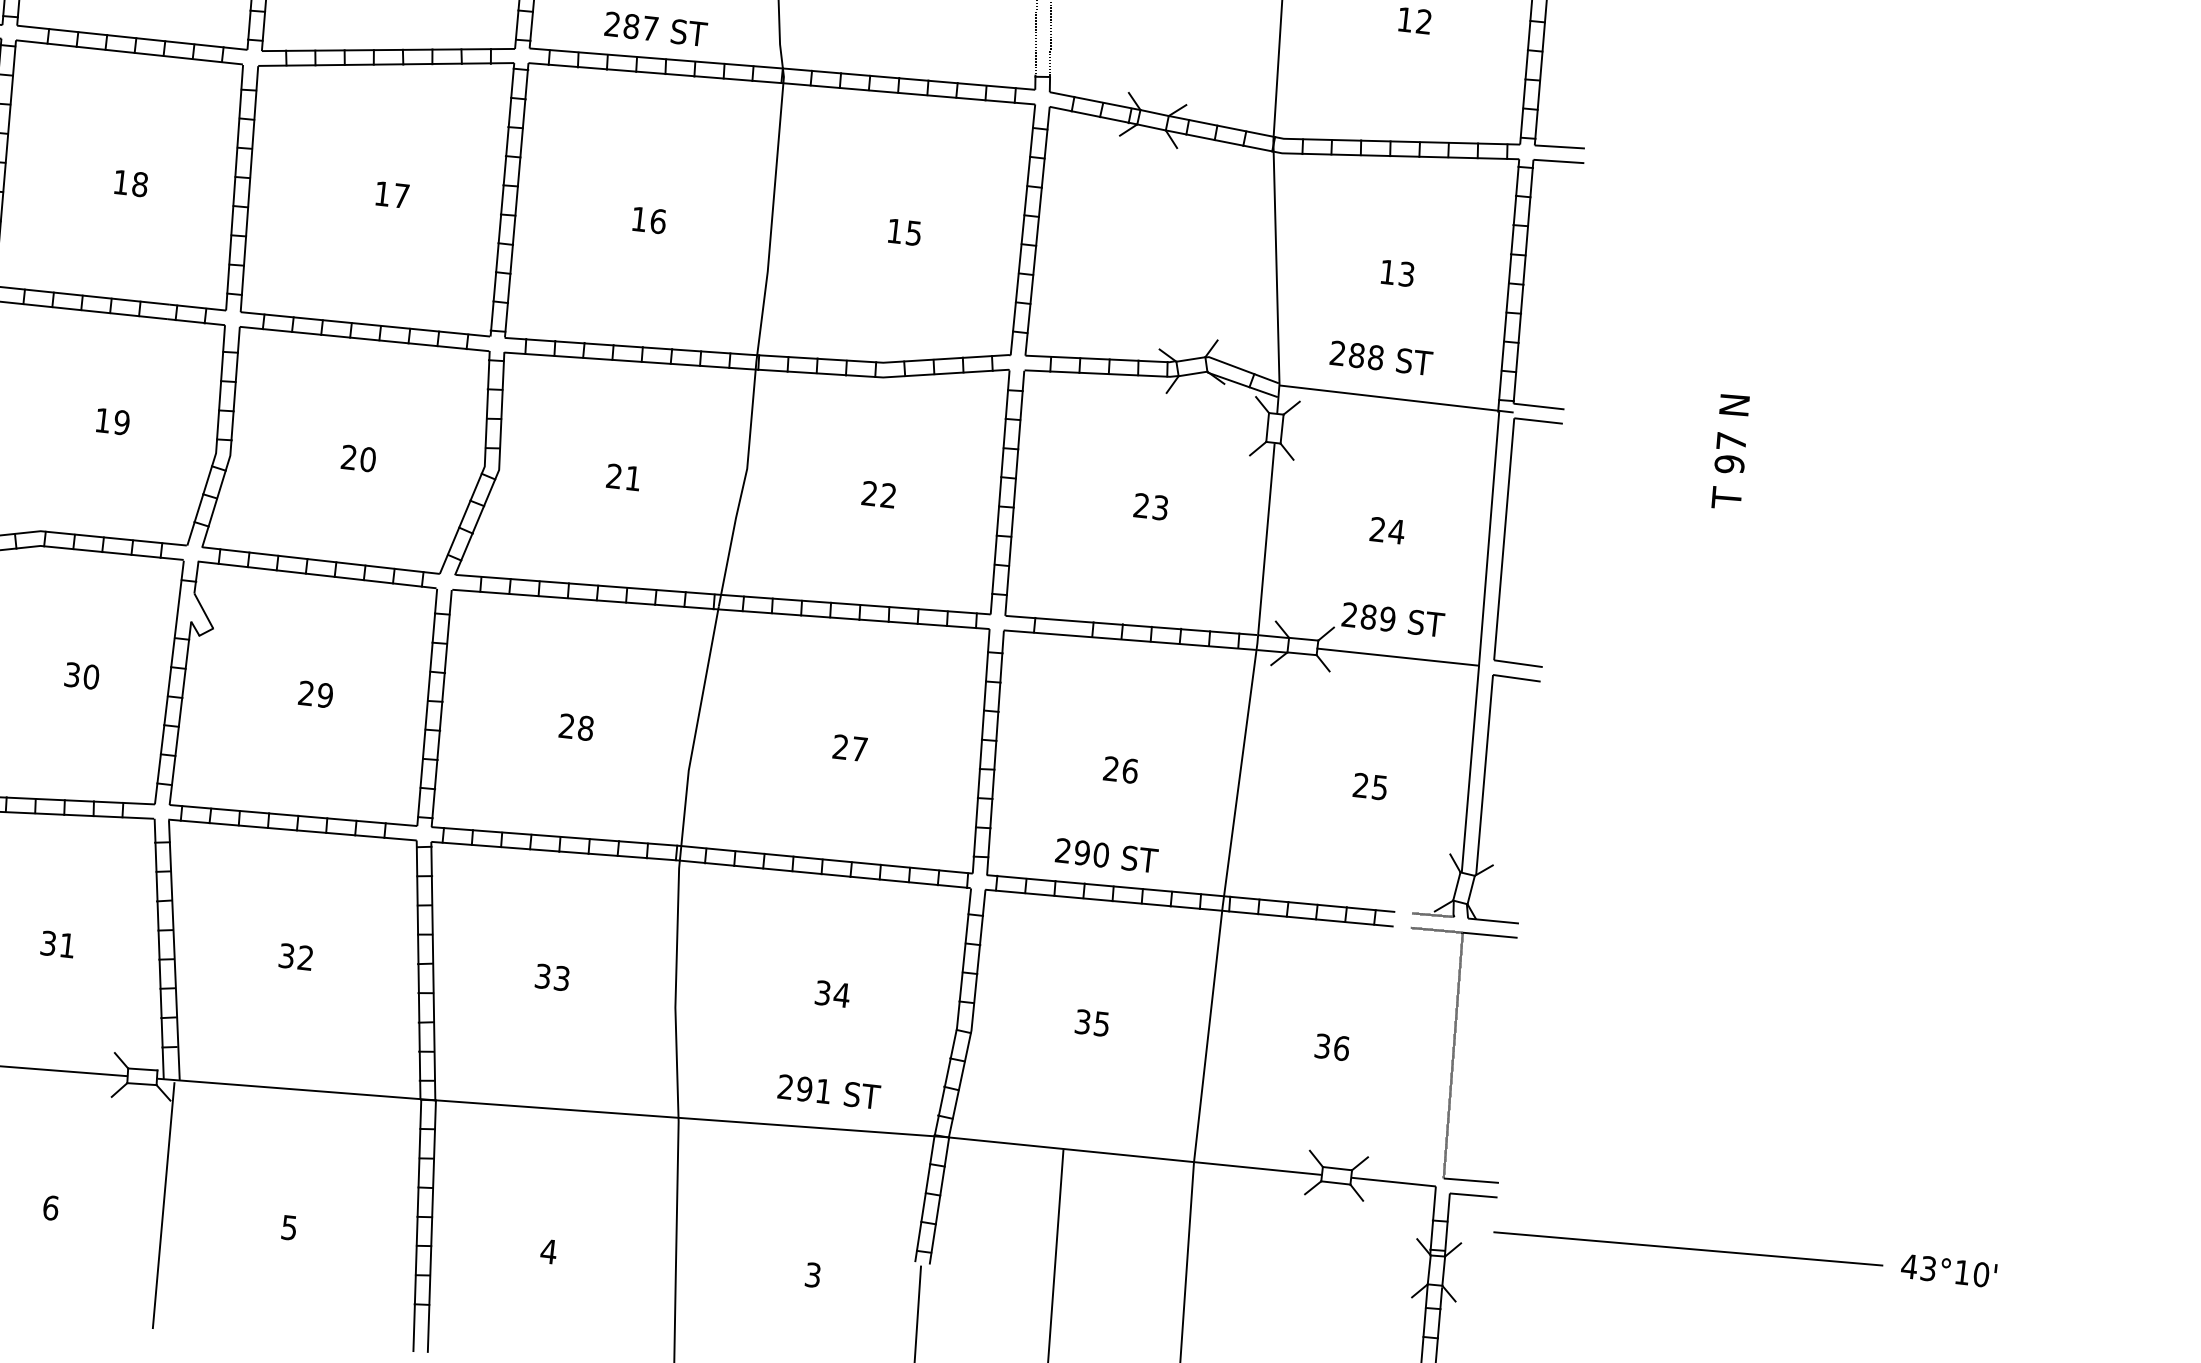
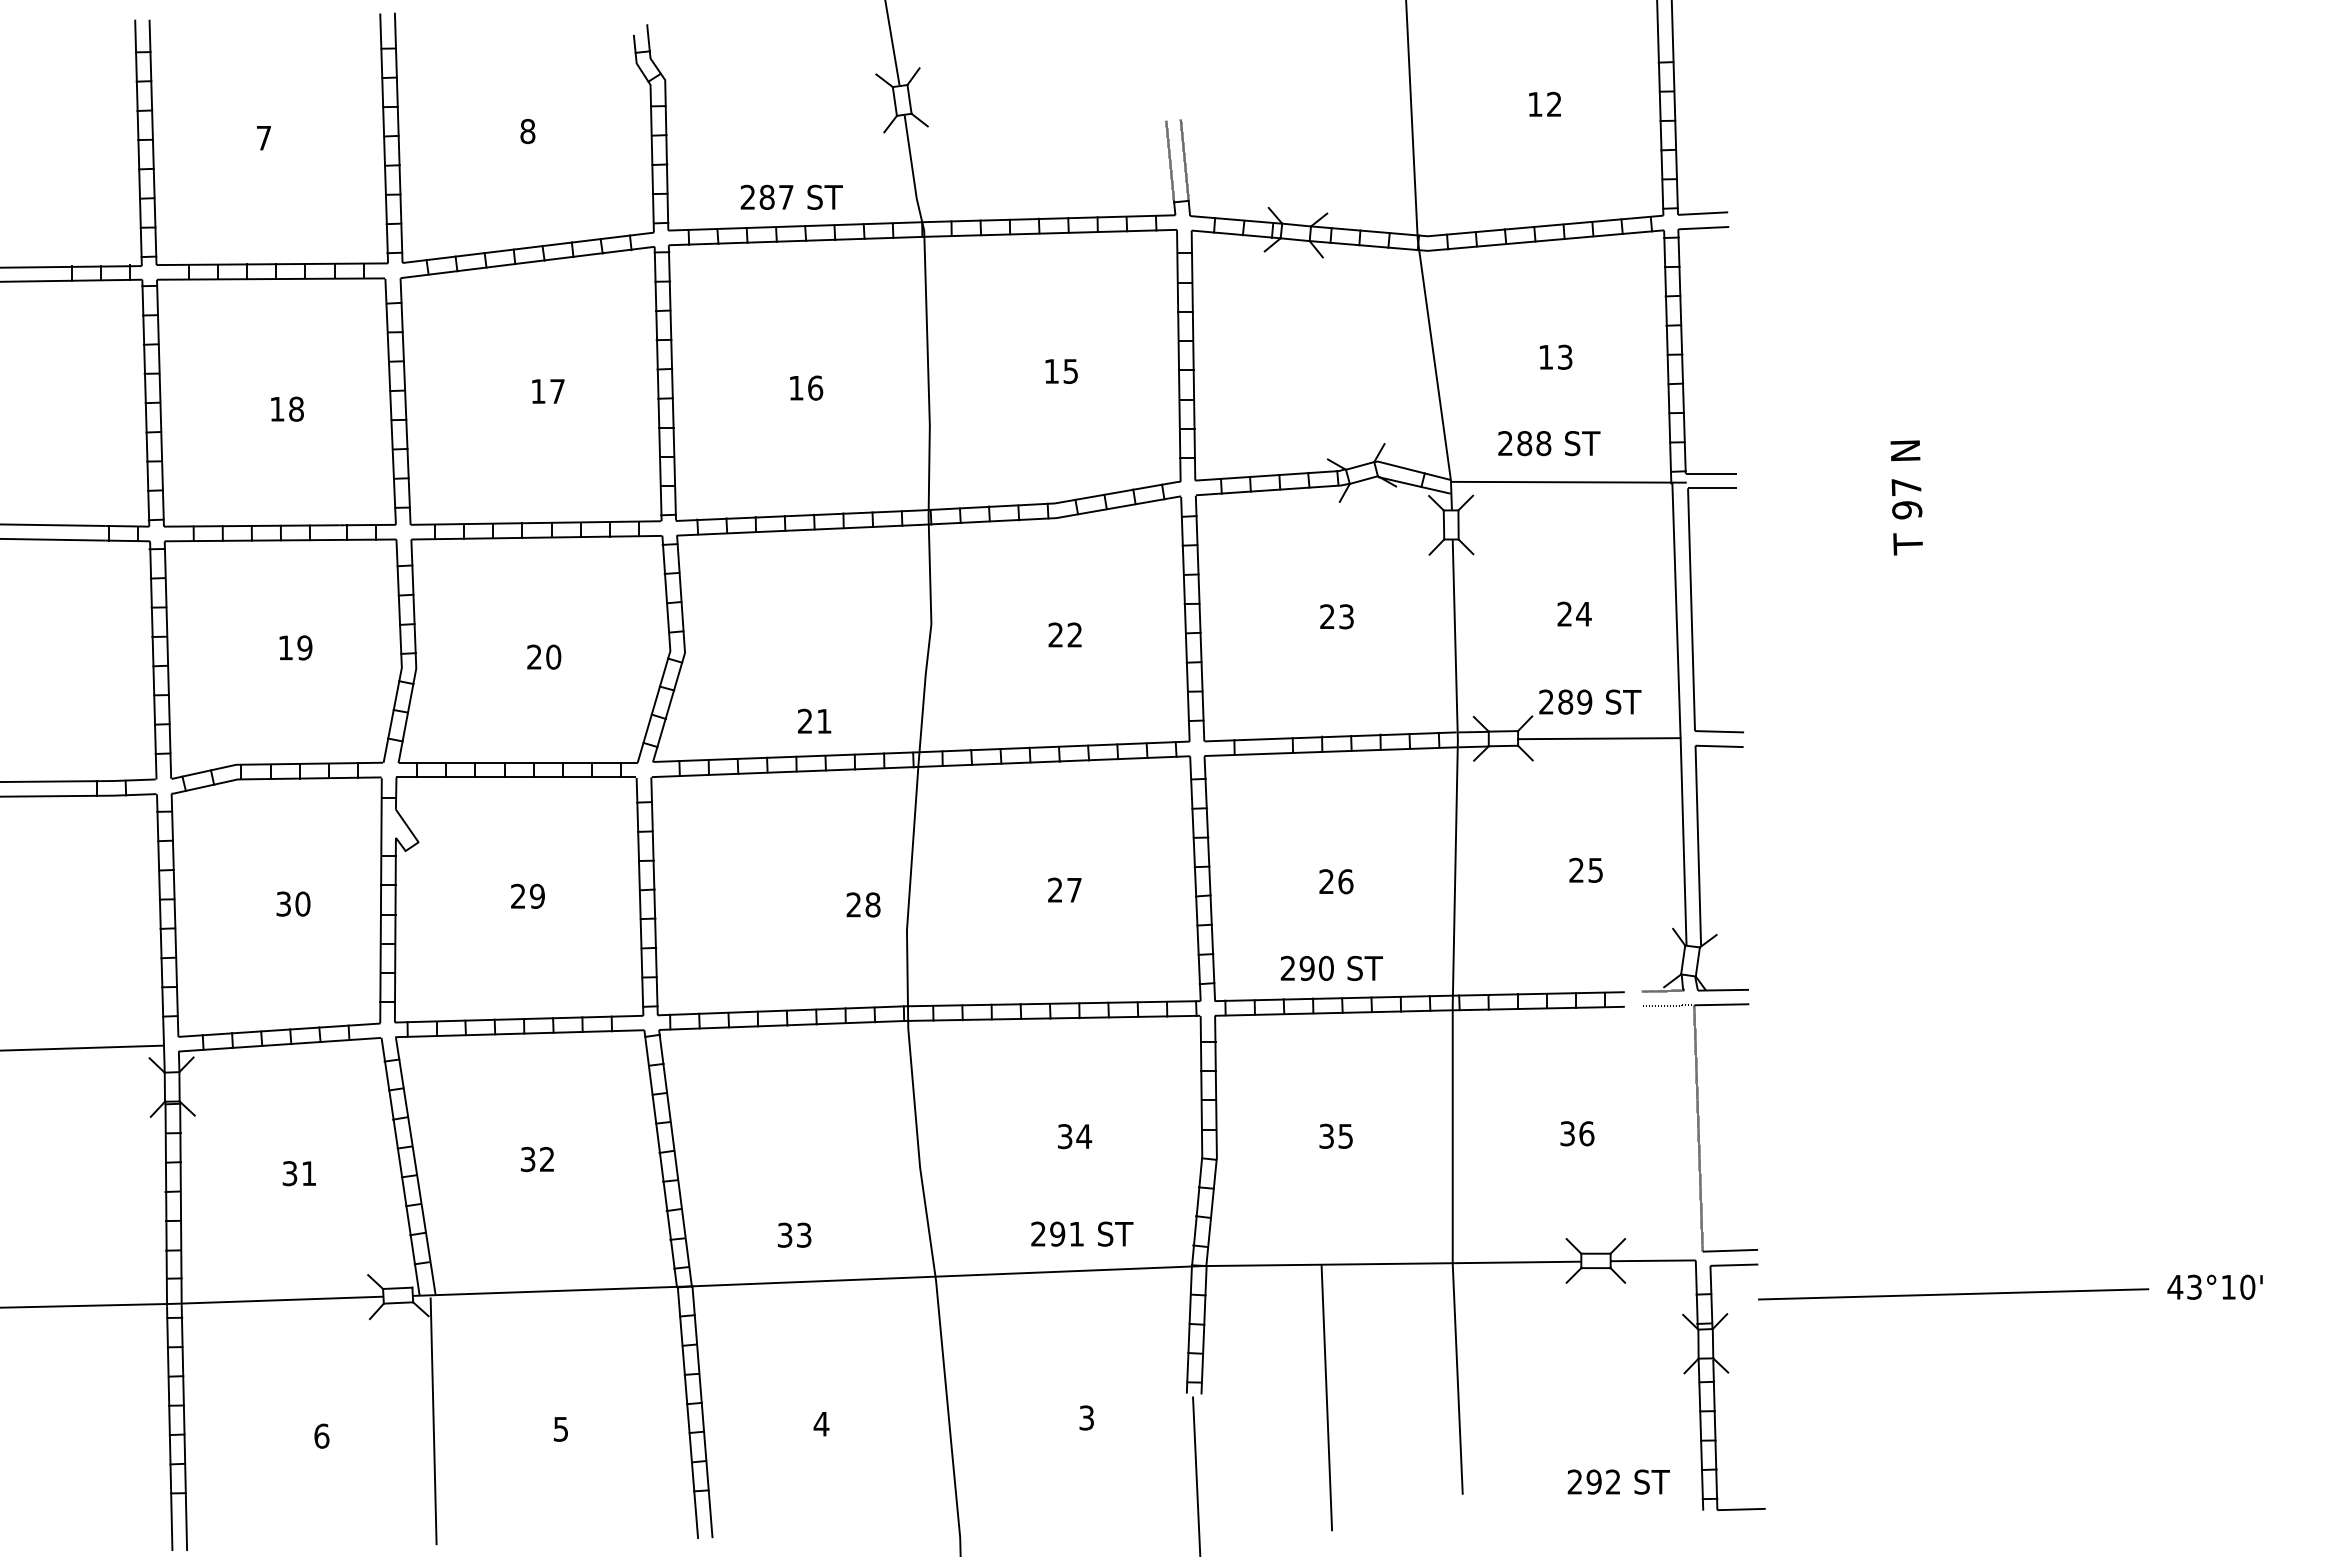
text: (623, 476) -> (814, 720), moved
text: (576, 726) -> (863, 904), moved
text: (552, 976) -> (794, 1234), moved

